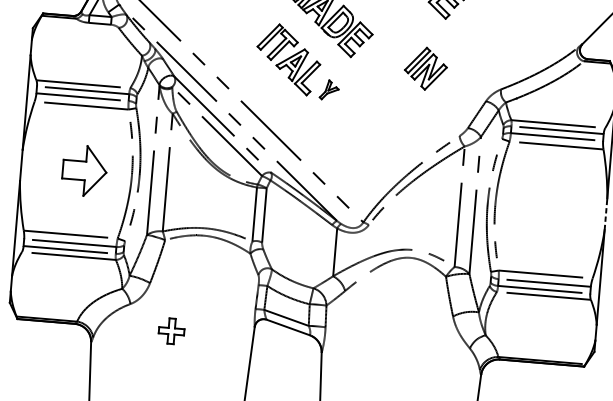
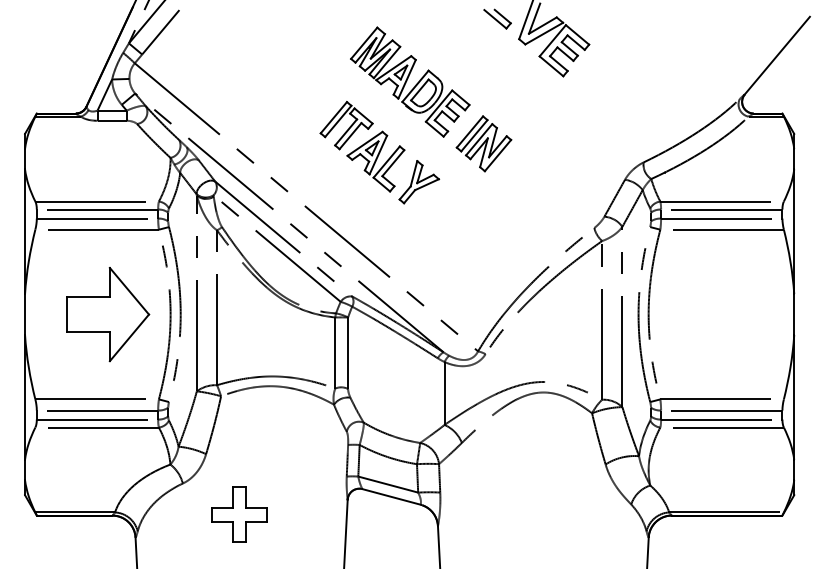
part: (425, 68) -> (483, 143), moved
part: (329, 90) -> (419, 182), size x1.67
part: (84, 170) -> (108, 314), size x1.43
line: (606, 214) -> (794, 314), dashed -> solid
part: (171, 331) -> (239, 514), size x1.67

